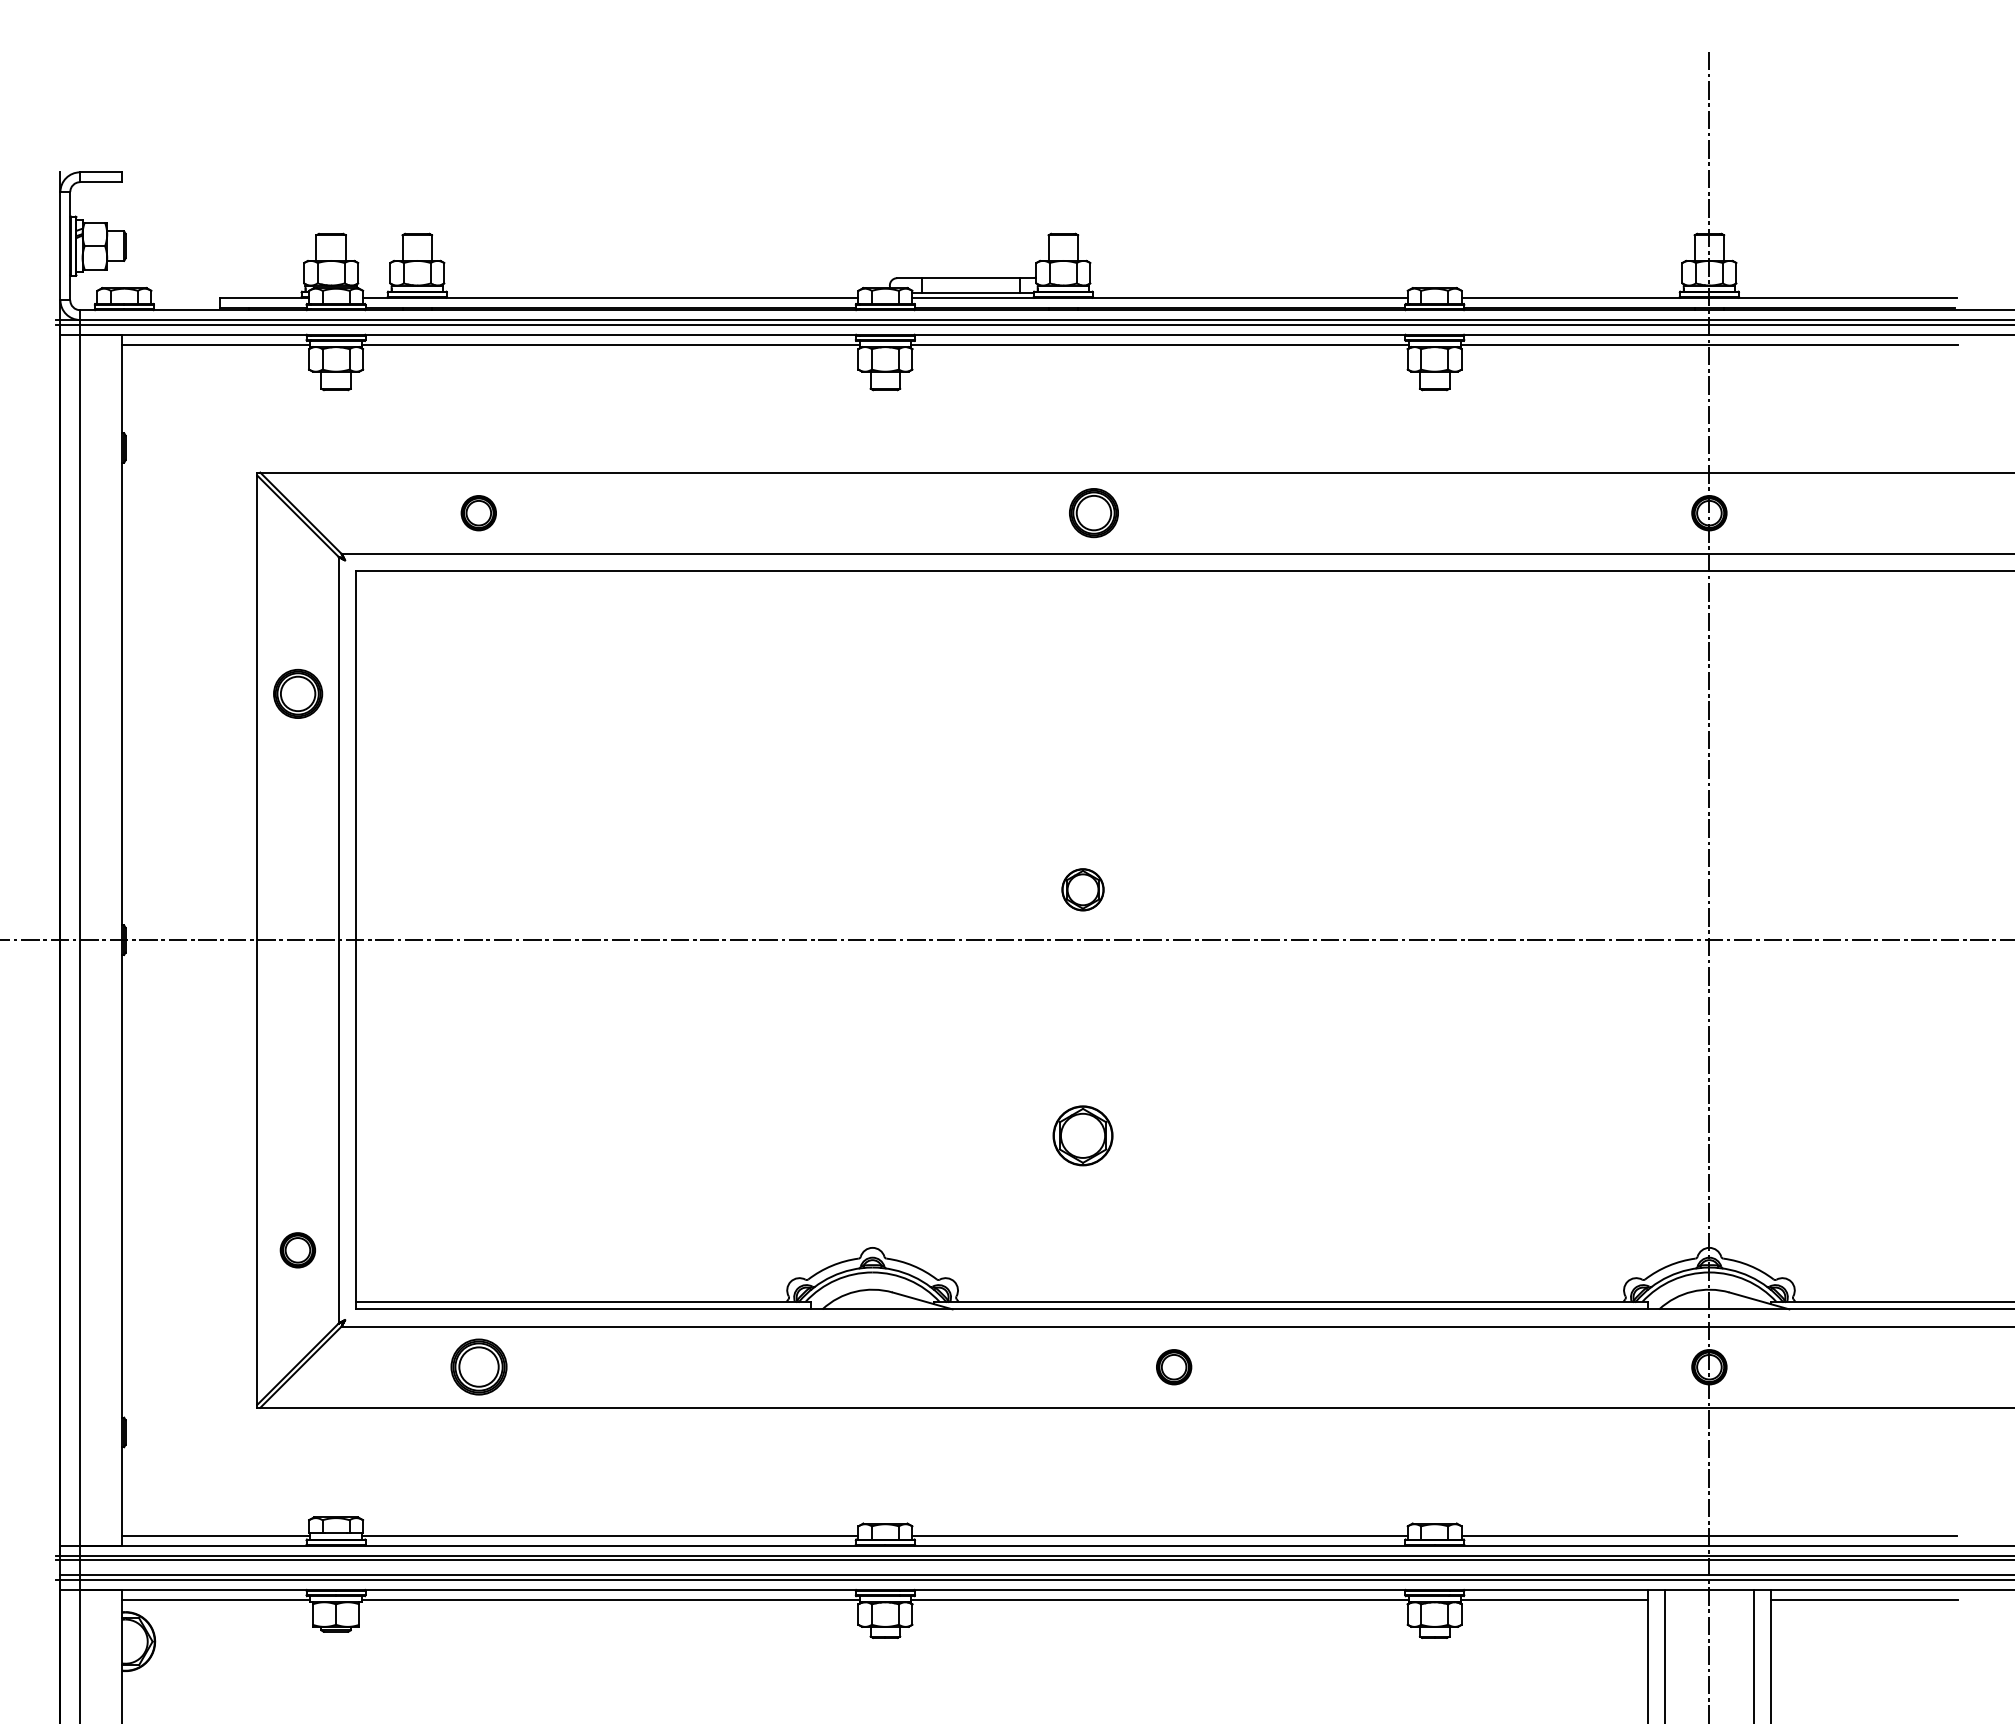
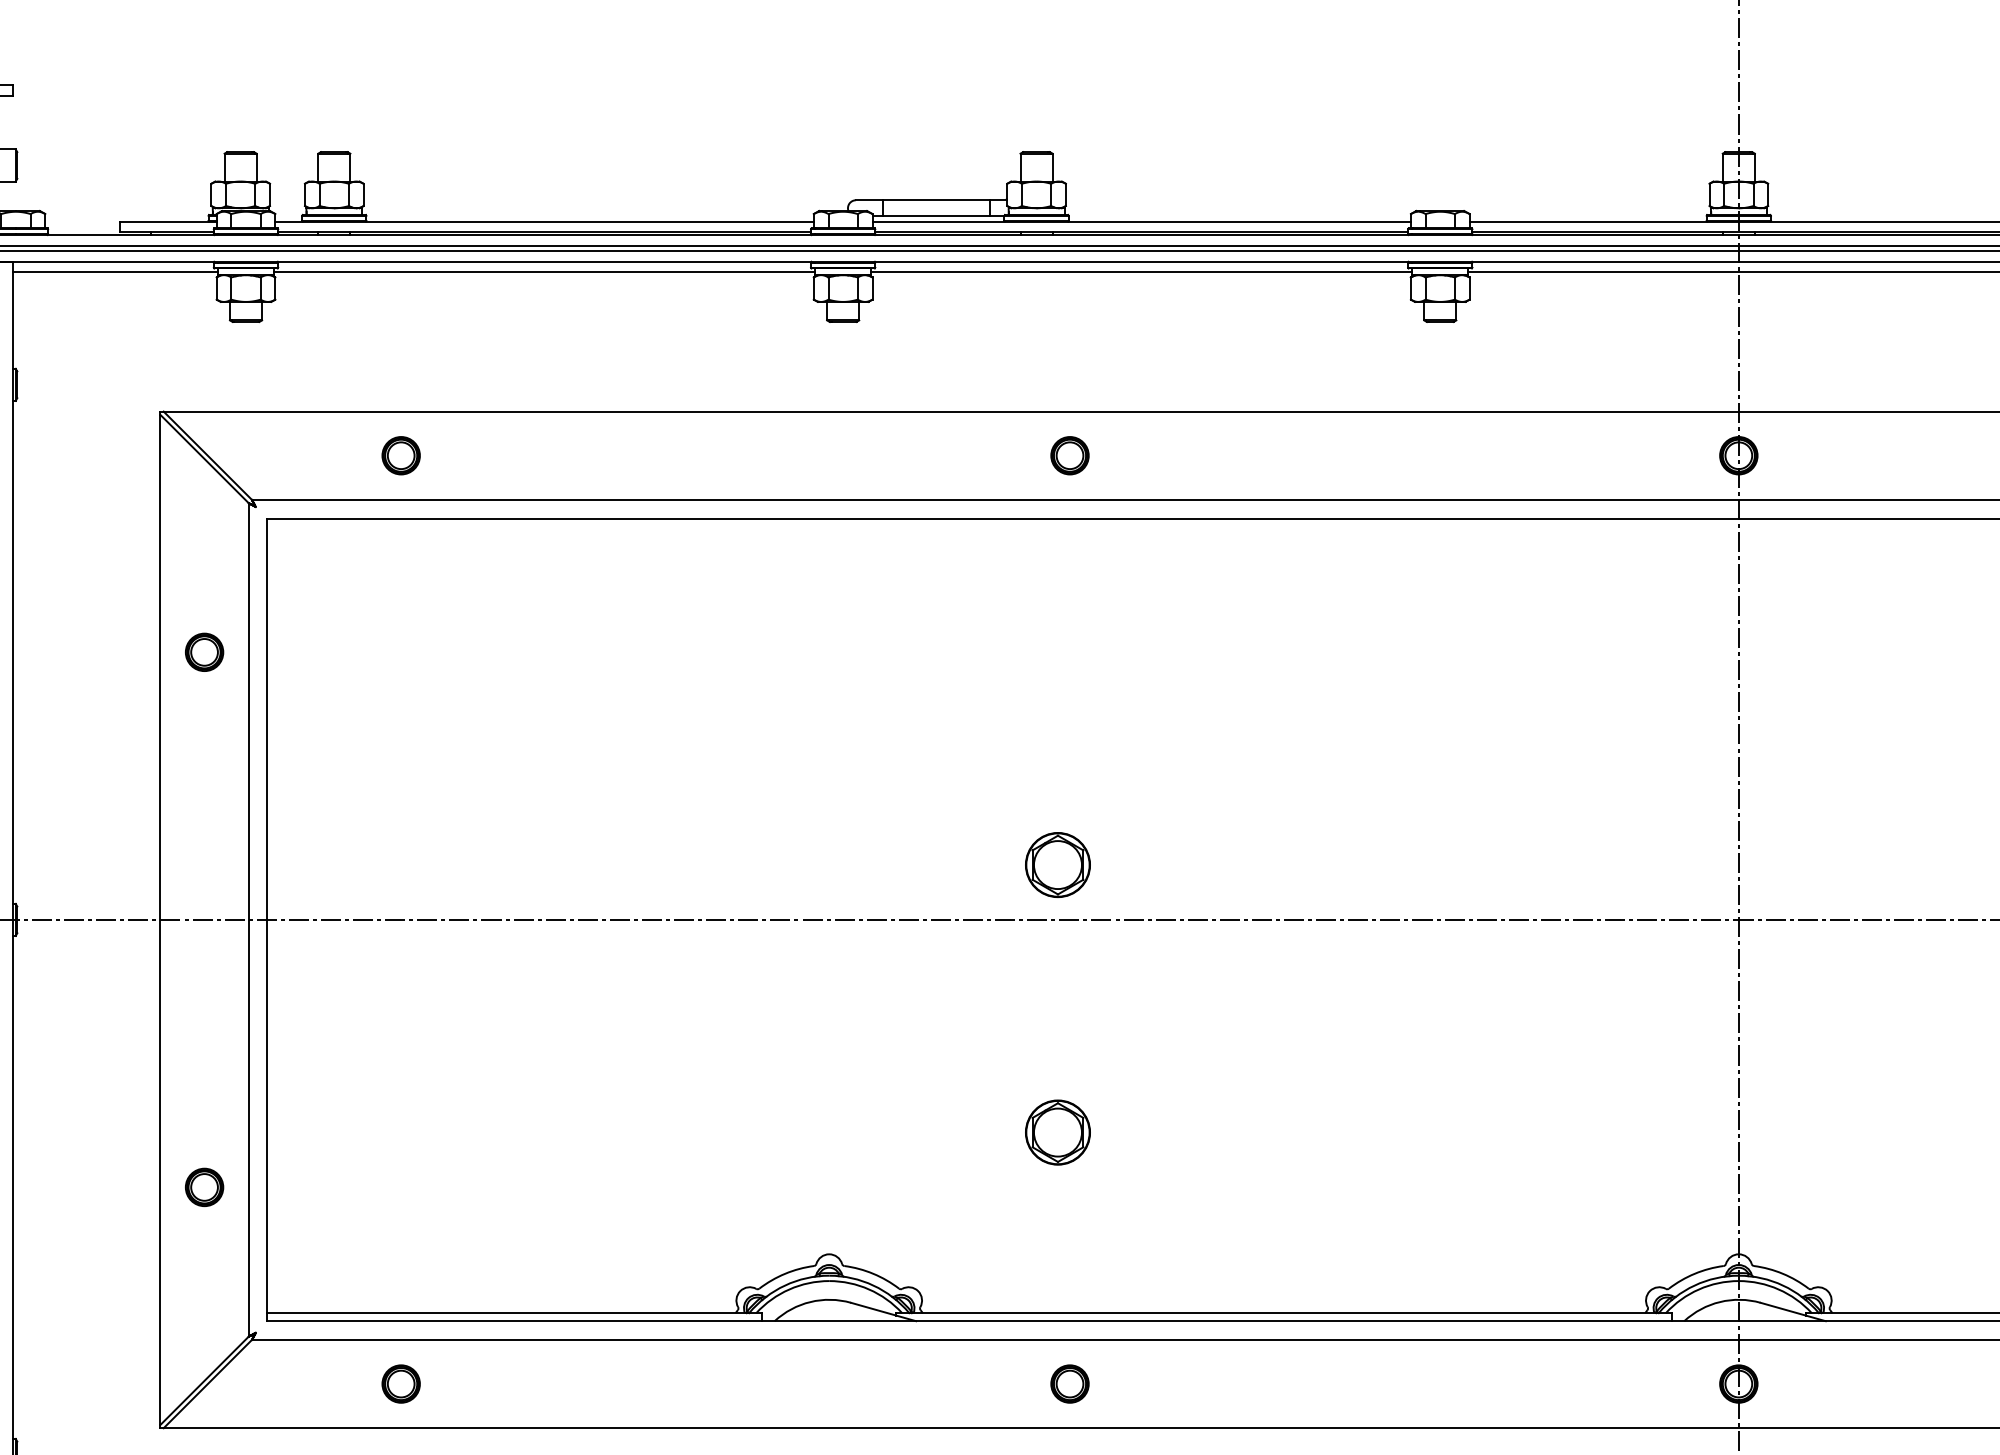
part: (1094, 513) -> (1070, 456), size x0.71
part: (297, 694) -> (204, 652), size x0.71
part: (1082, 889) -> (1057, 864), size x1.43
part: (297, 1250) -> (204, 1187), moved
part: (478, 1367) -> (400, 1384), size x0.62
part: (1174, 1367) -> (1070, 1384), moved

